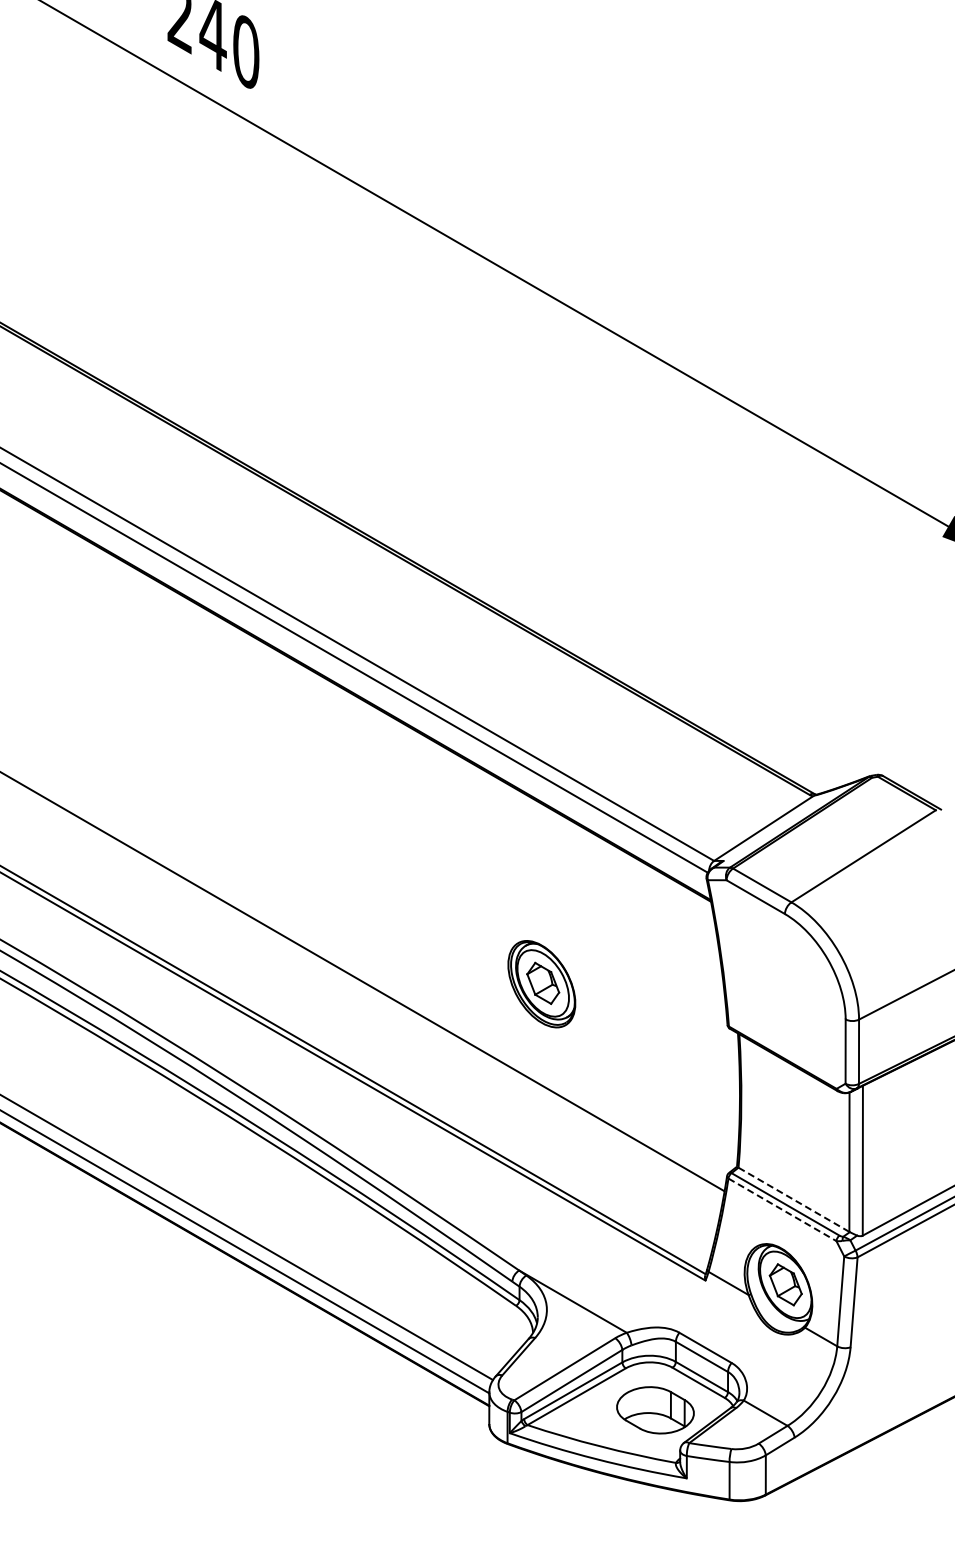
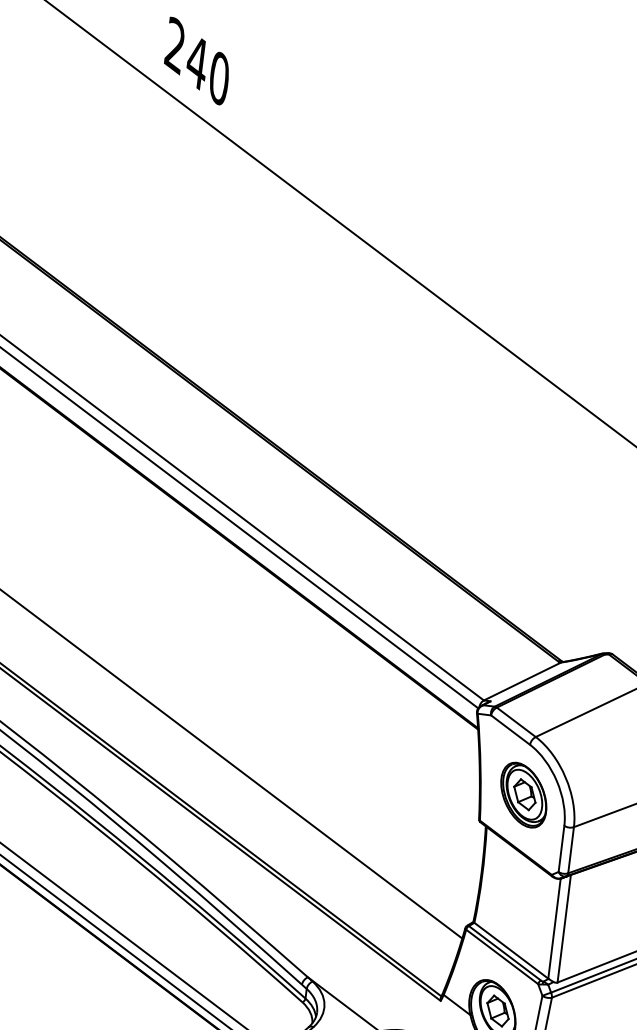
part: (541, 984) -> (523, 795), moved
line: (793, 1199) -> (511, 950), dashed -> solid
line: (782, 1210) -> (502, 957), dashed -> solid

